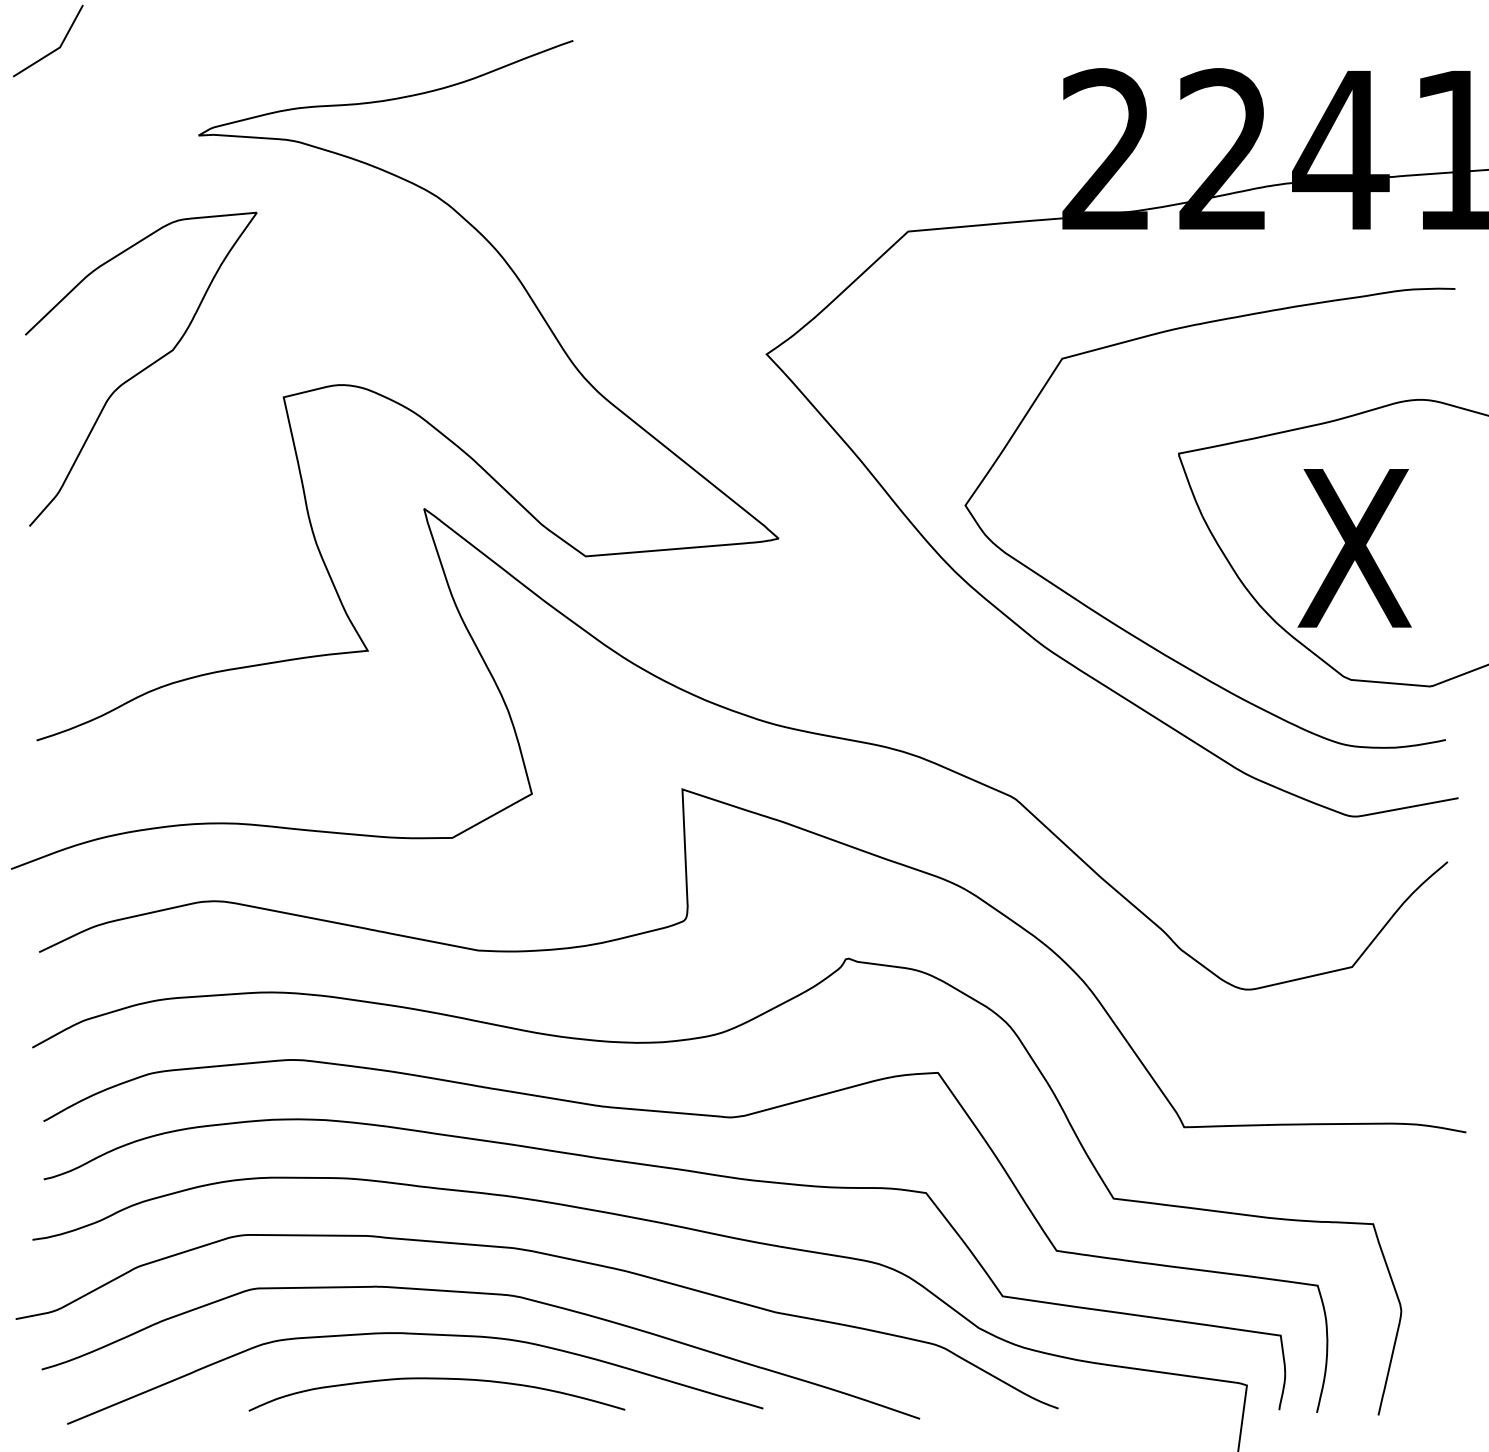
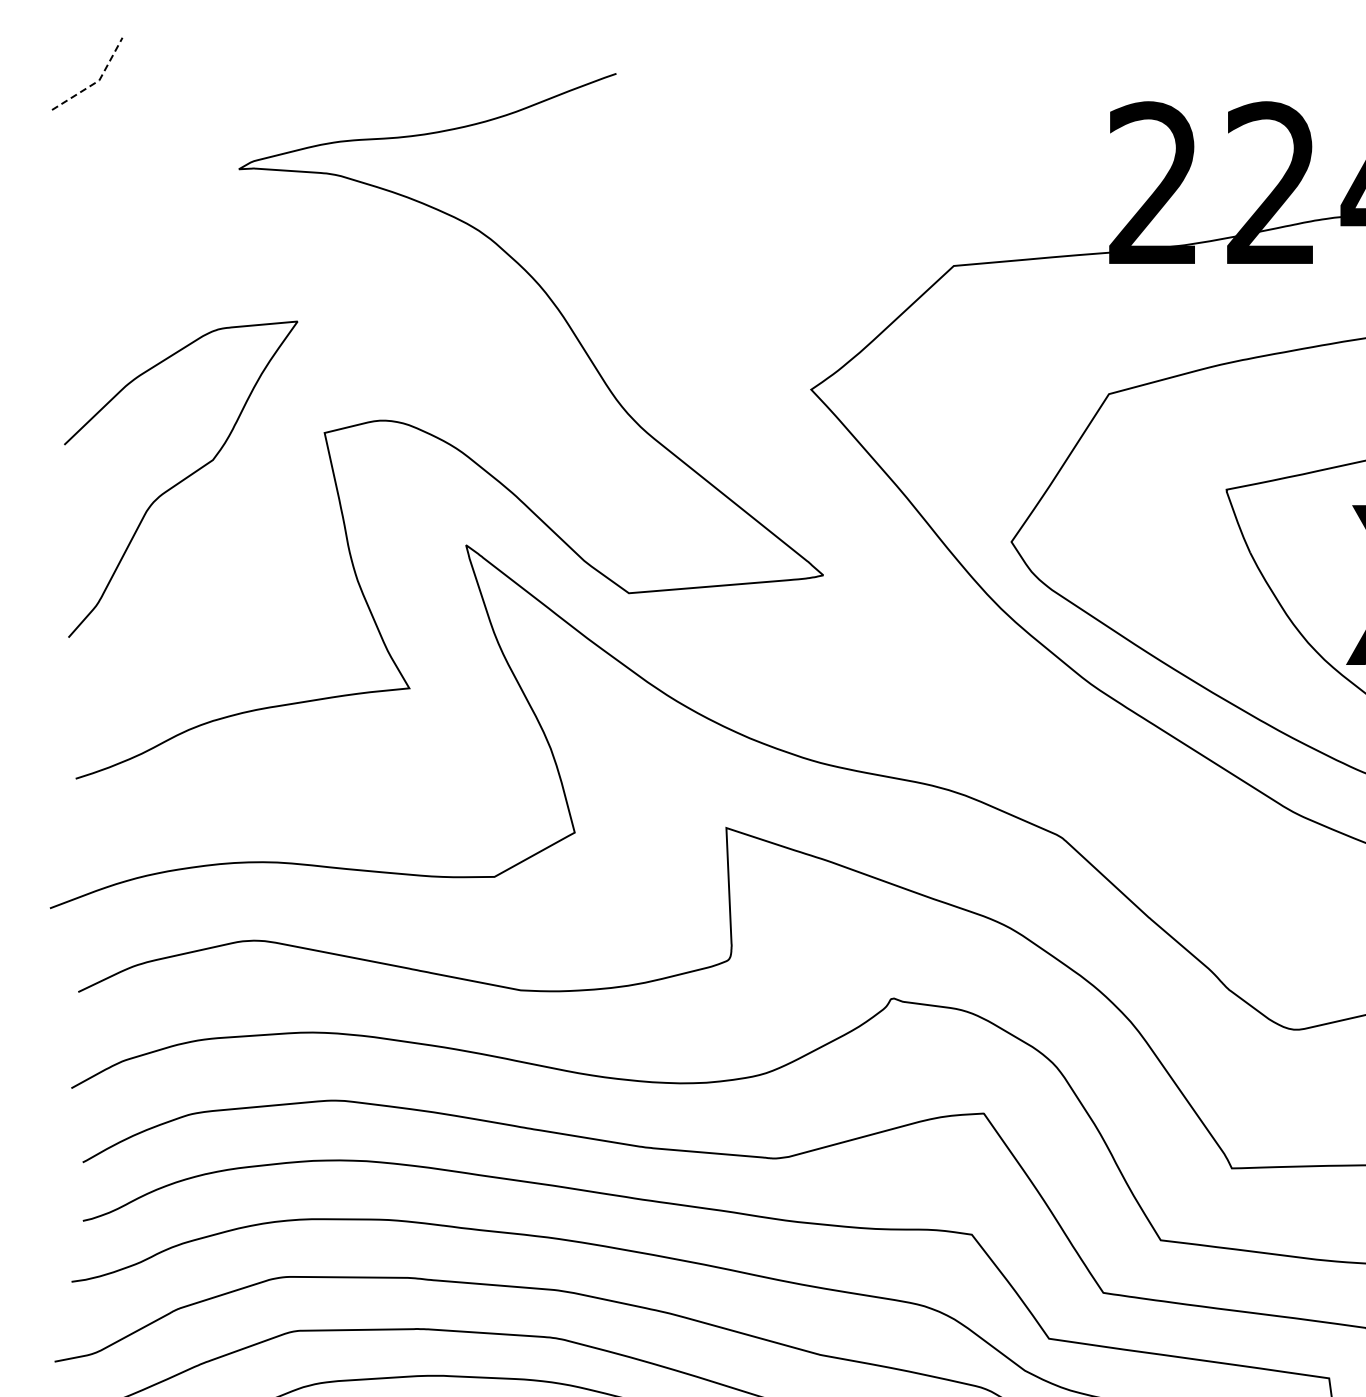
line: (57, 48) -> (96, 81), solid -> dashed
curve: (142, 369) -> (182, 479), moved

